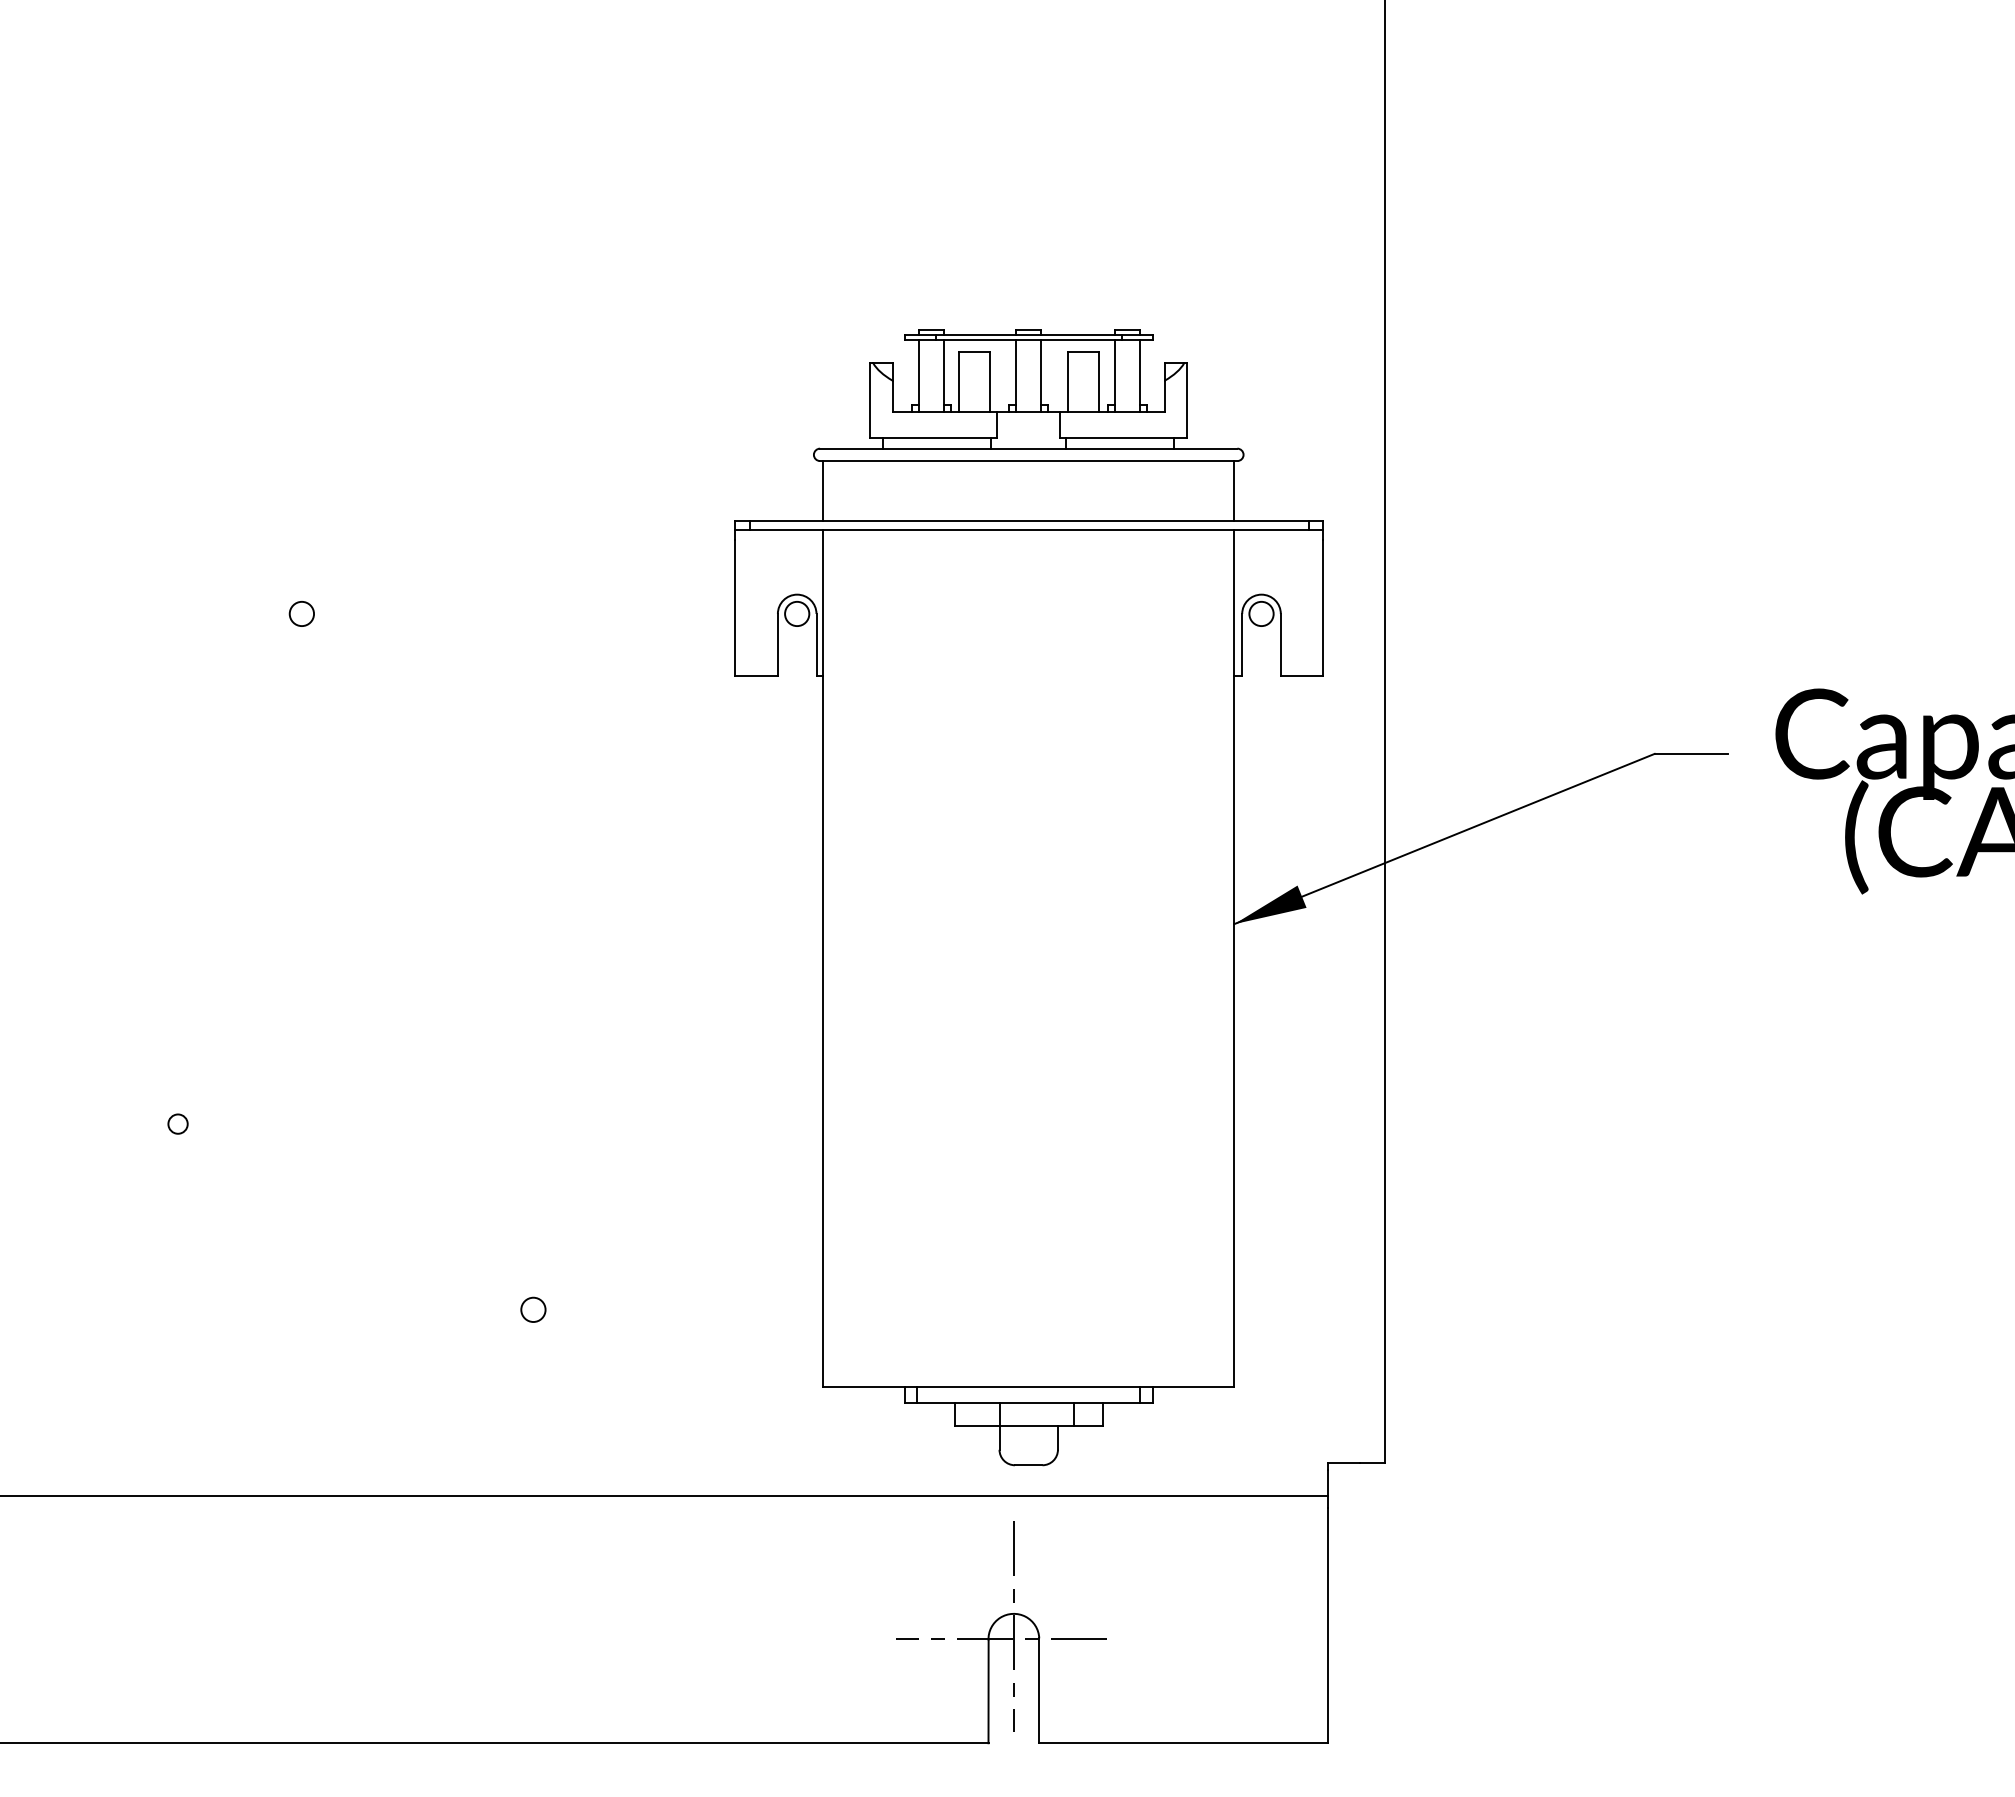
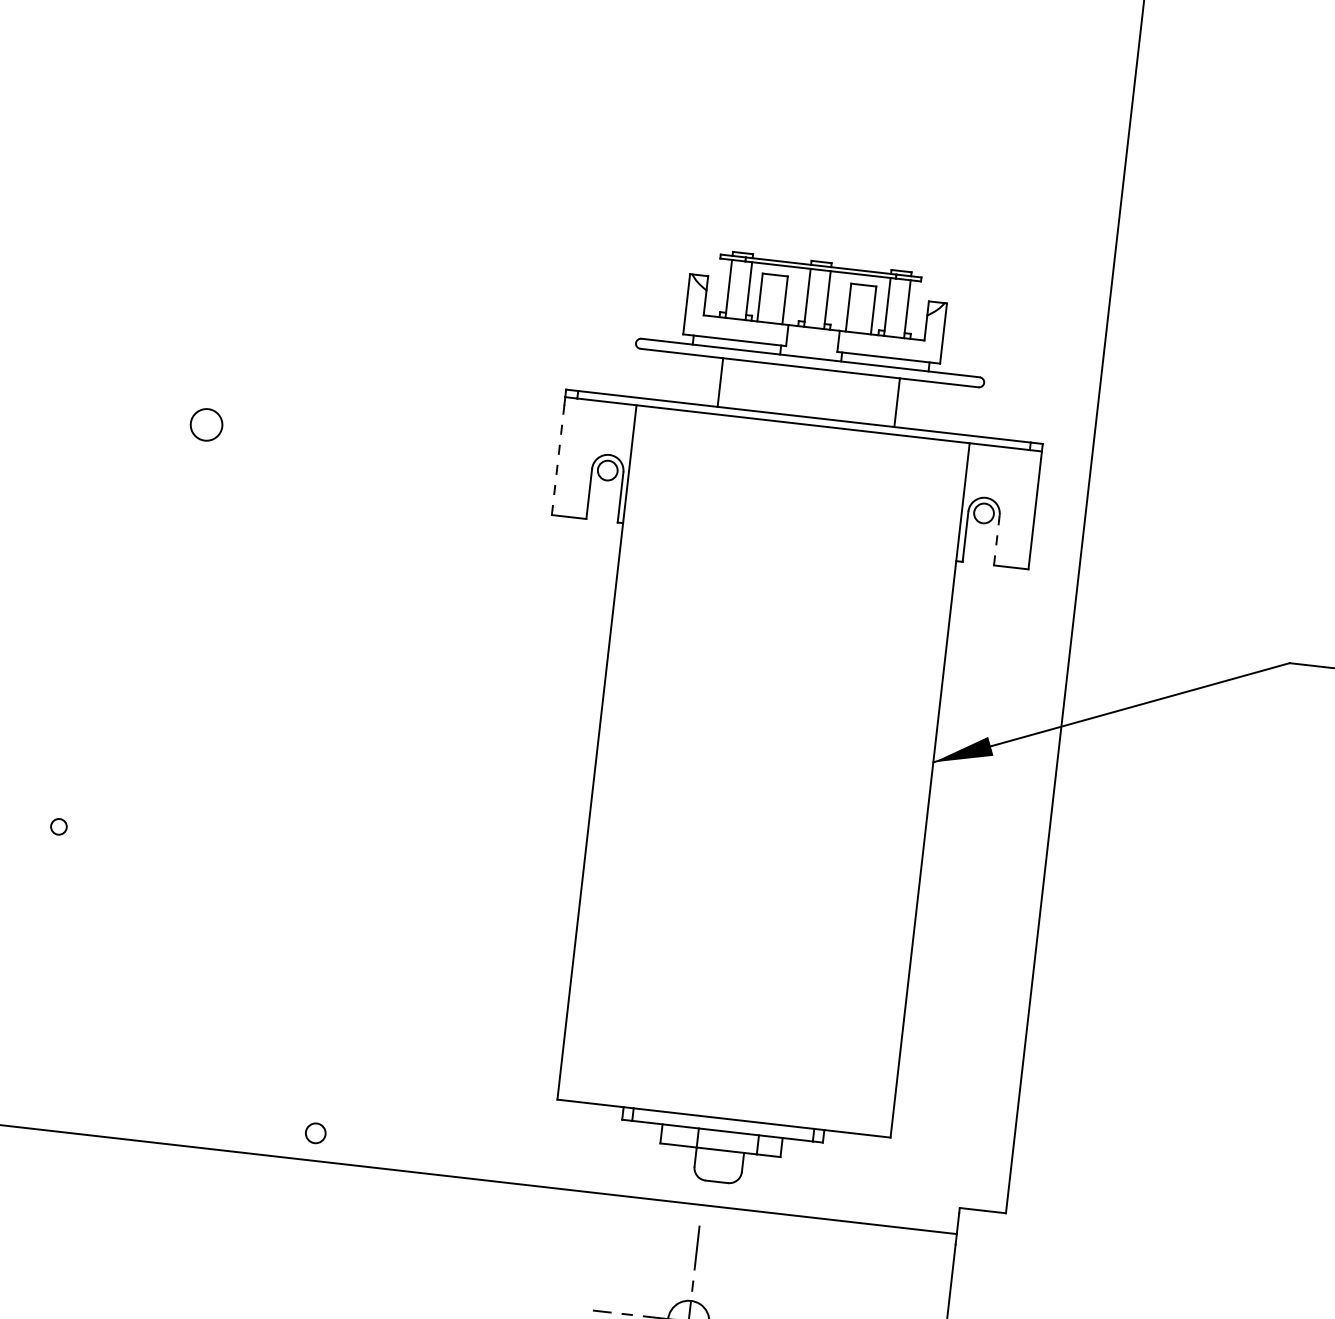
line: (823, 491) -> (720, 382), moved
line: (1234, 491) -> (897, 403), moved
line: (735, 608) -> (558, 460), solid -> dashed
circle: (301, 613) -> (206, 424), size x1.6
line: (1280, 644) -> (996, 539), solid -> dashed
circle: (533, 1309) -> (315, 1133), moved

